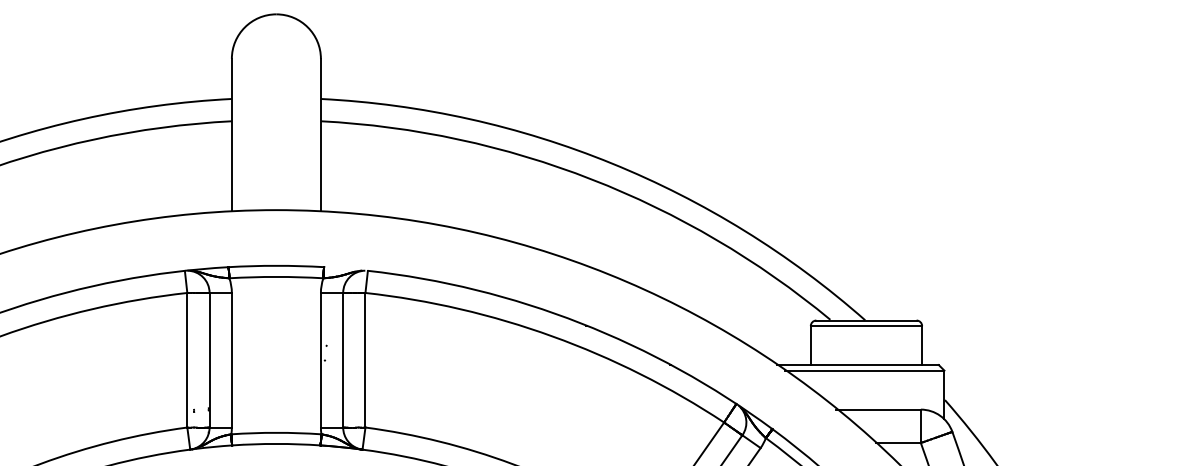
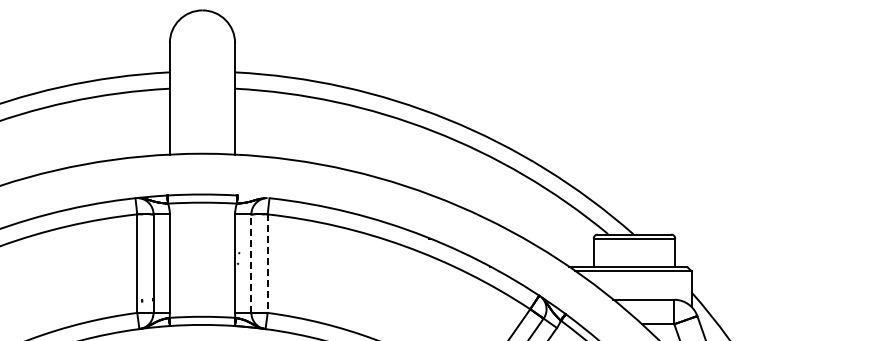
line: (343, 360) -> (251, 263), solid -> dashed
line: (365, 361) -> (267, 264), solid -> dashed

